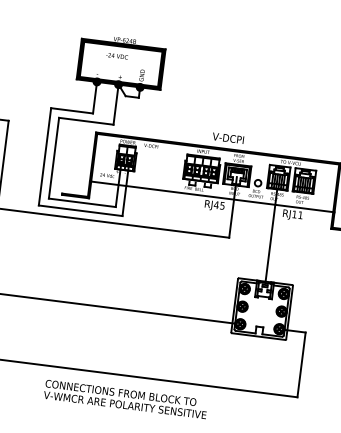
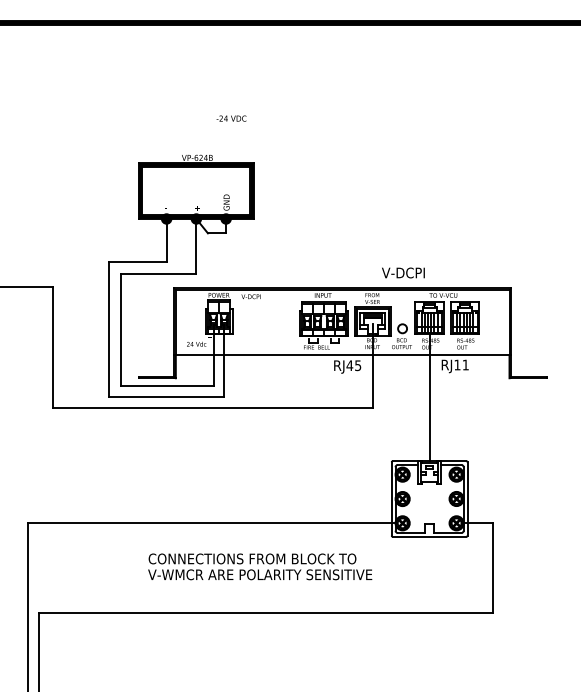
text: (117, 56) -> (231, 118), moved
text: (228, 137) -> (403, 272), moved
text: (126, 399) -> (260, 566), moved

